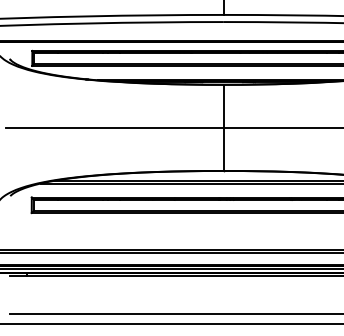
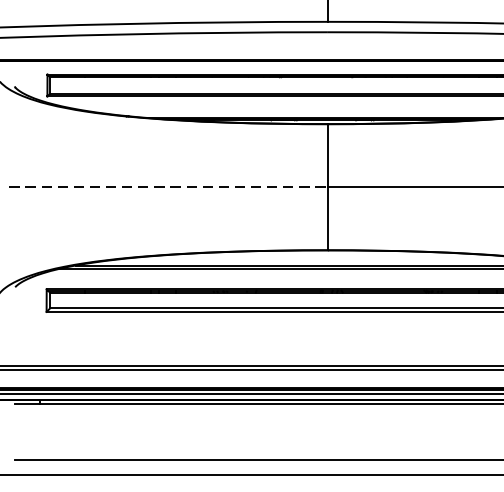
line: (115, 127) -> (169, 186), solid -> dashed

